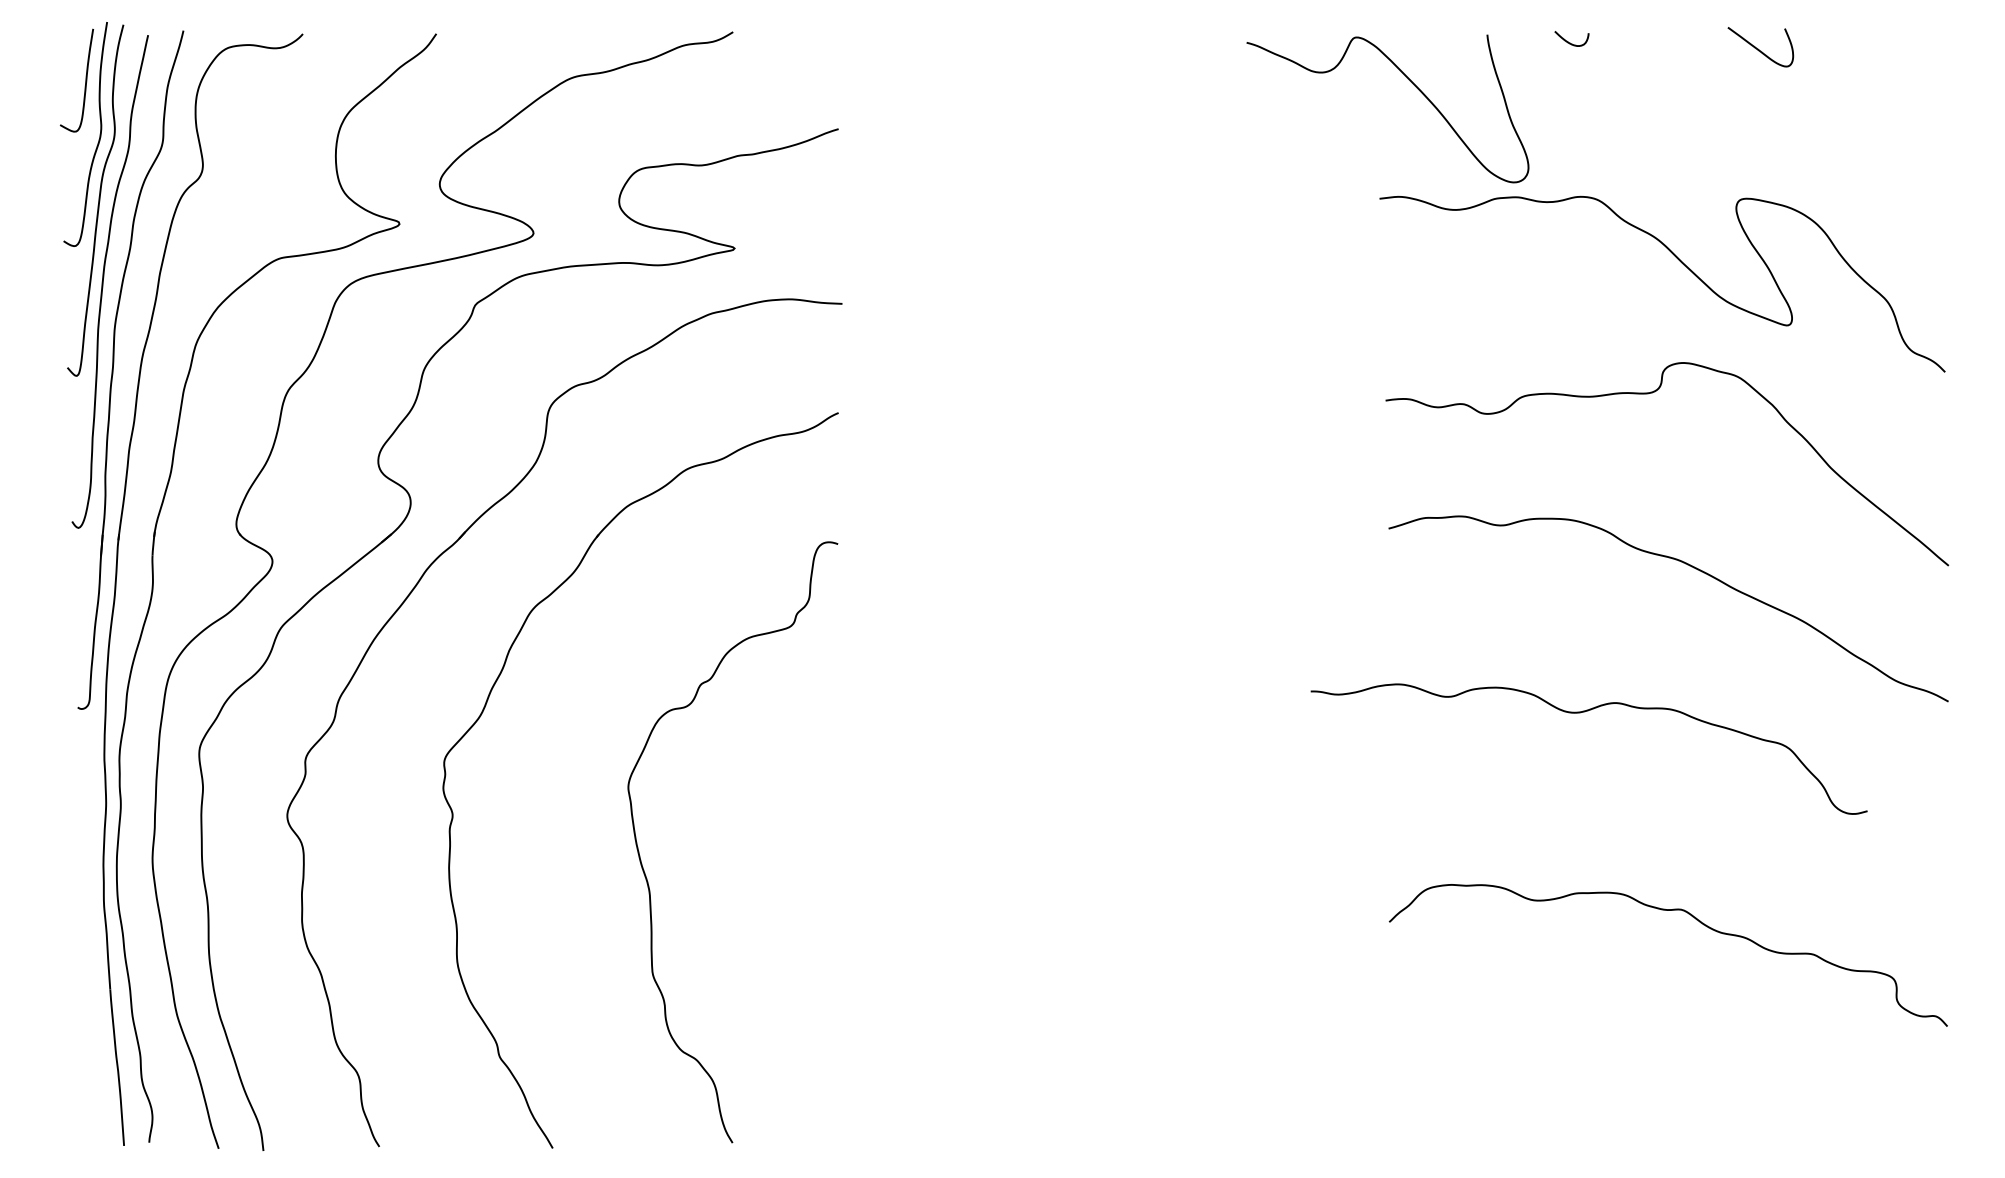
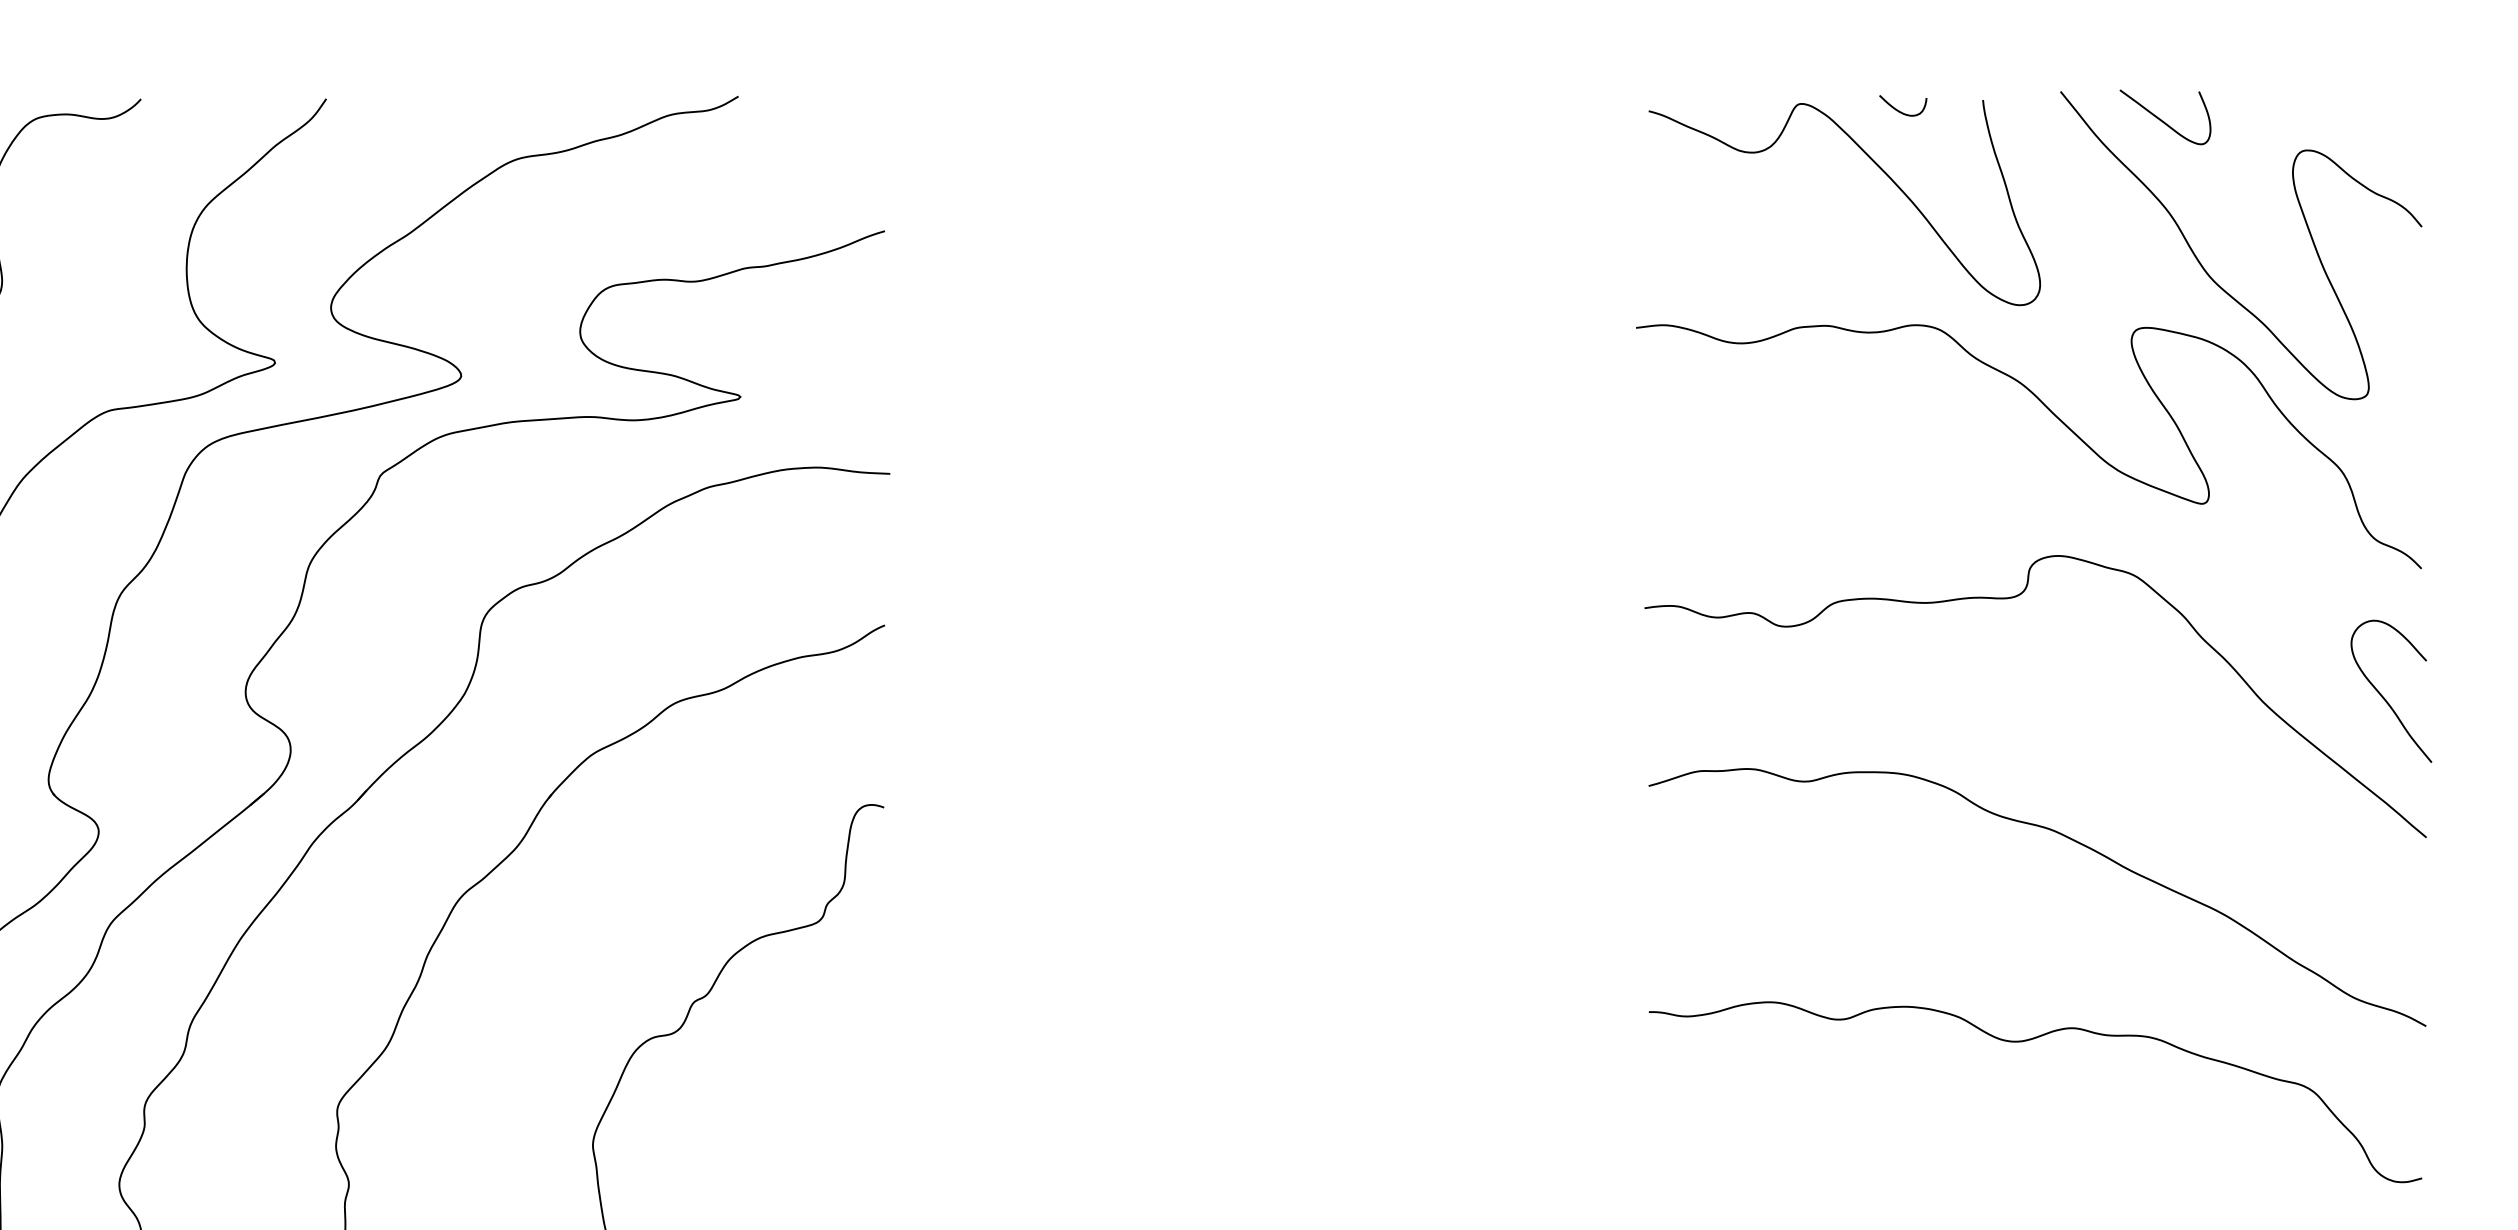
curve: (1413, 85) -> (1880, 170), moved
curve: (1791, 158) -> (2208, 271), added
curve: (1918, 464) -> (2384, 696), added
curve: (1580, 713) -> (2023, 1042), moved

